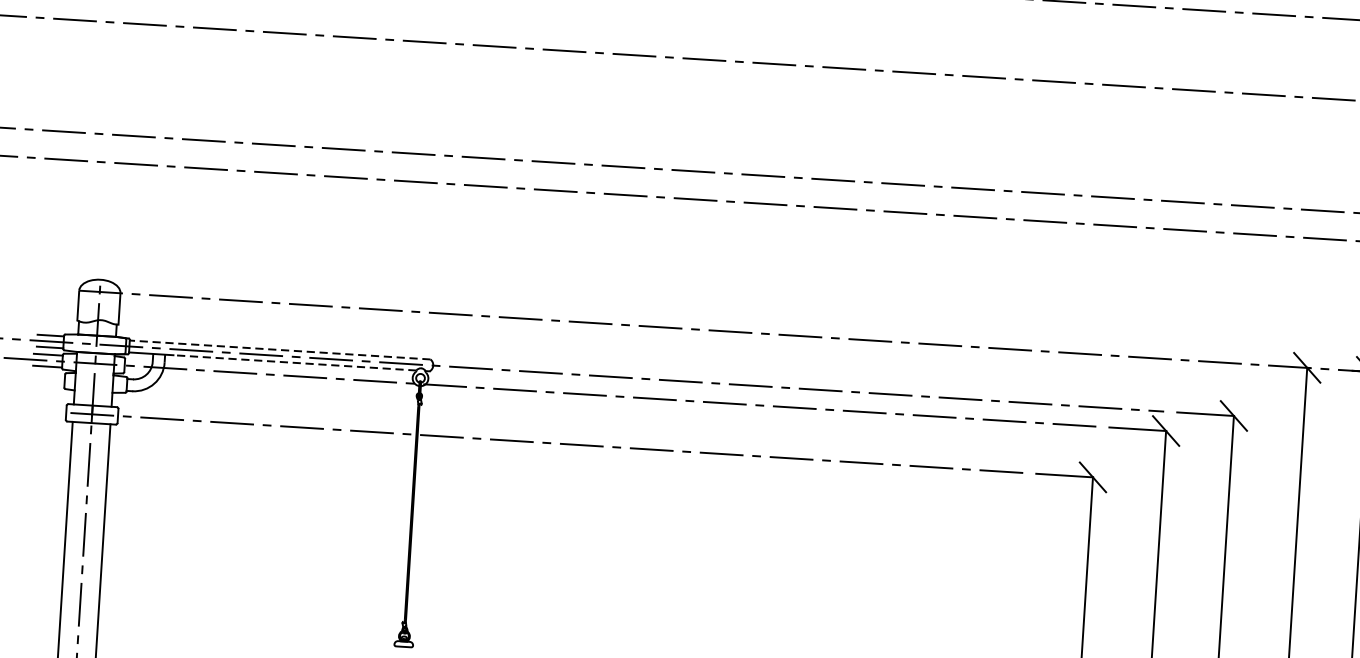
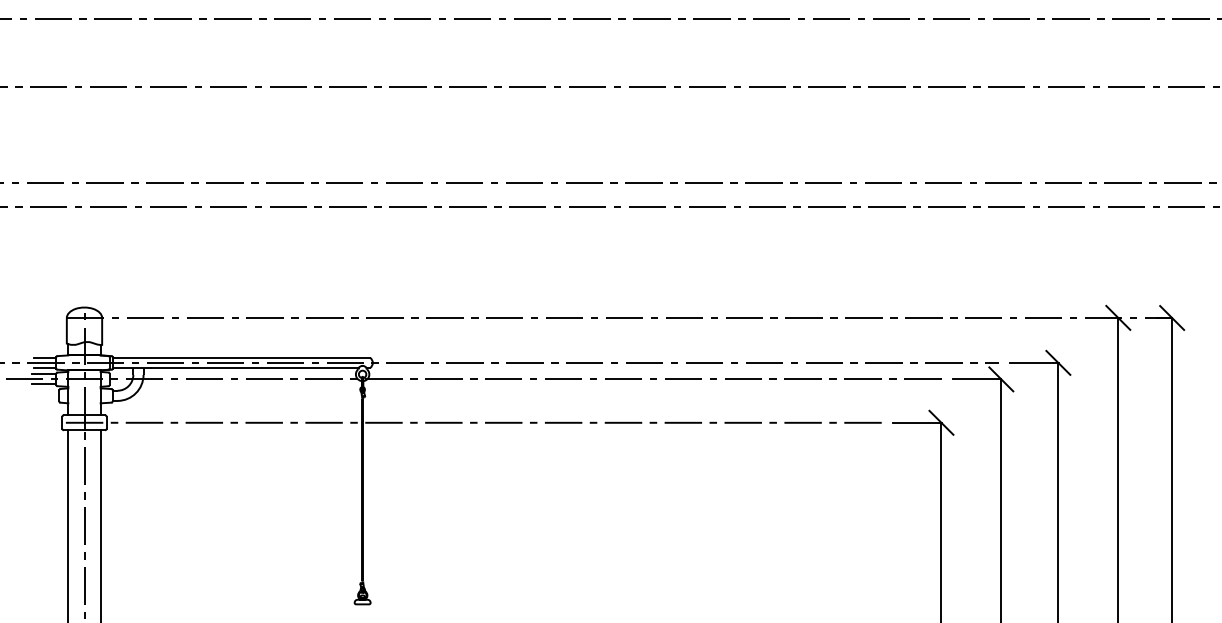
line: (280, 349) -> (241, 357), dashed -> solid
line: (294, 363) -> (254, 368), dashed -> solid

